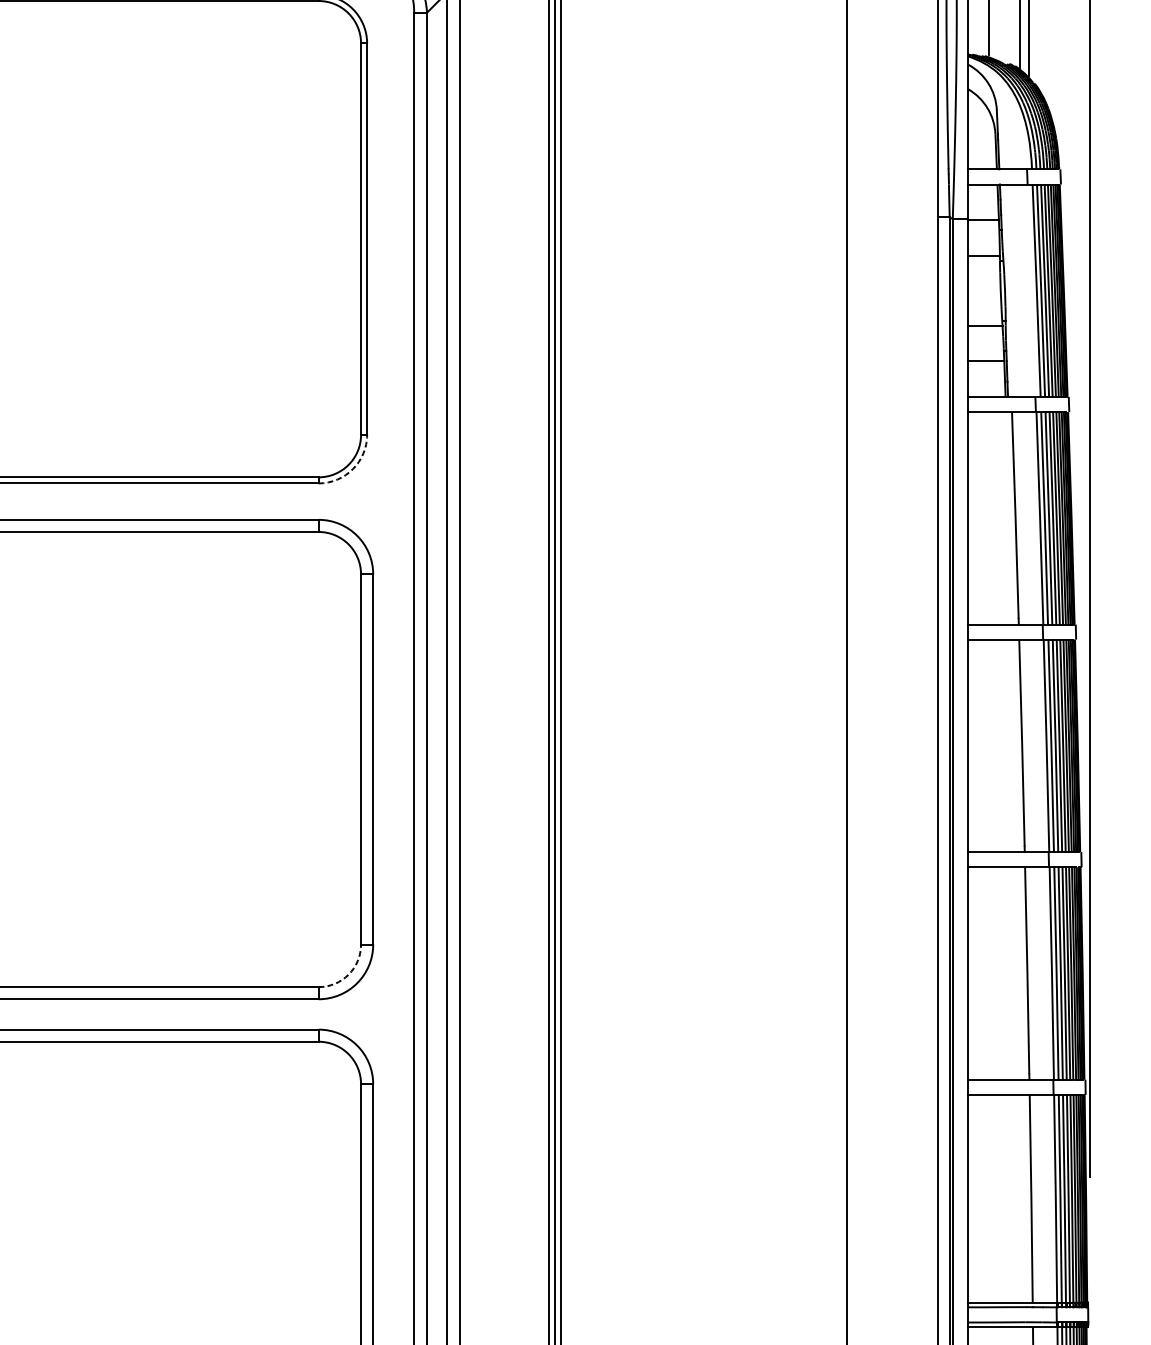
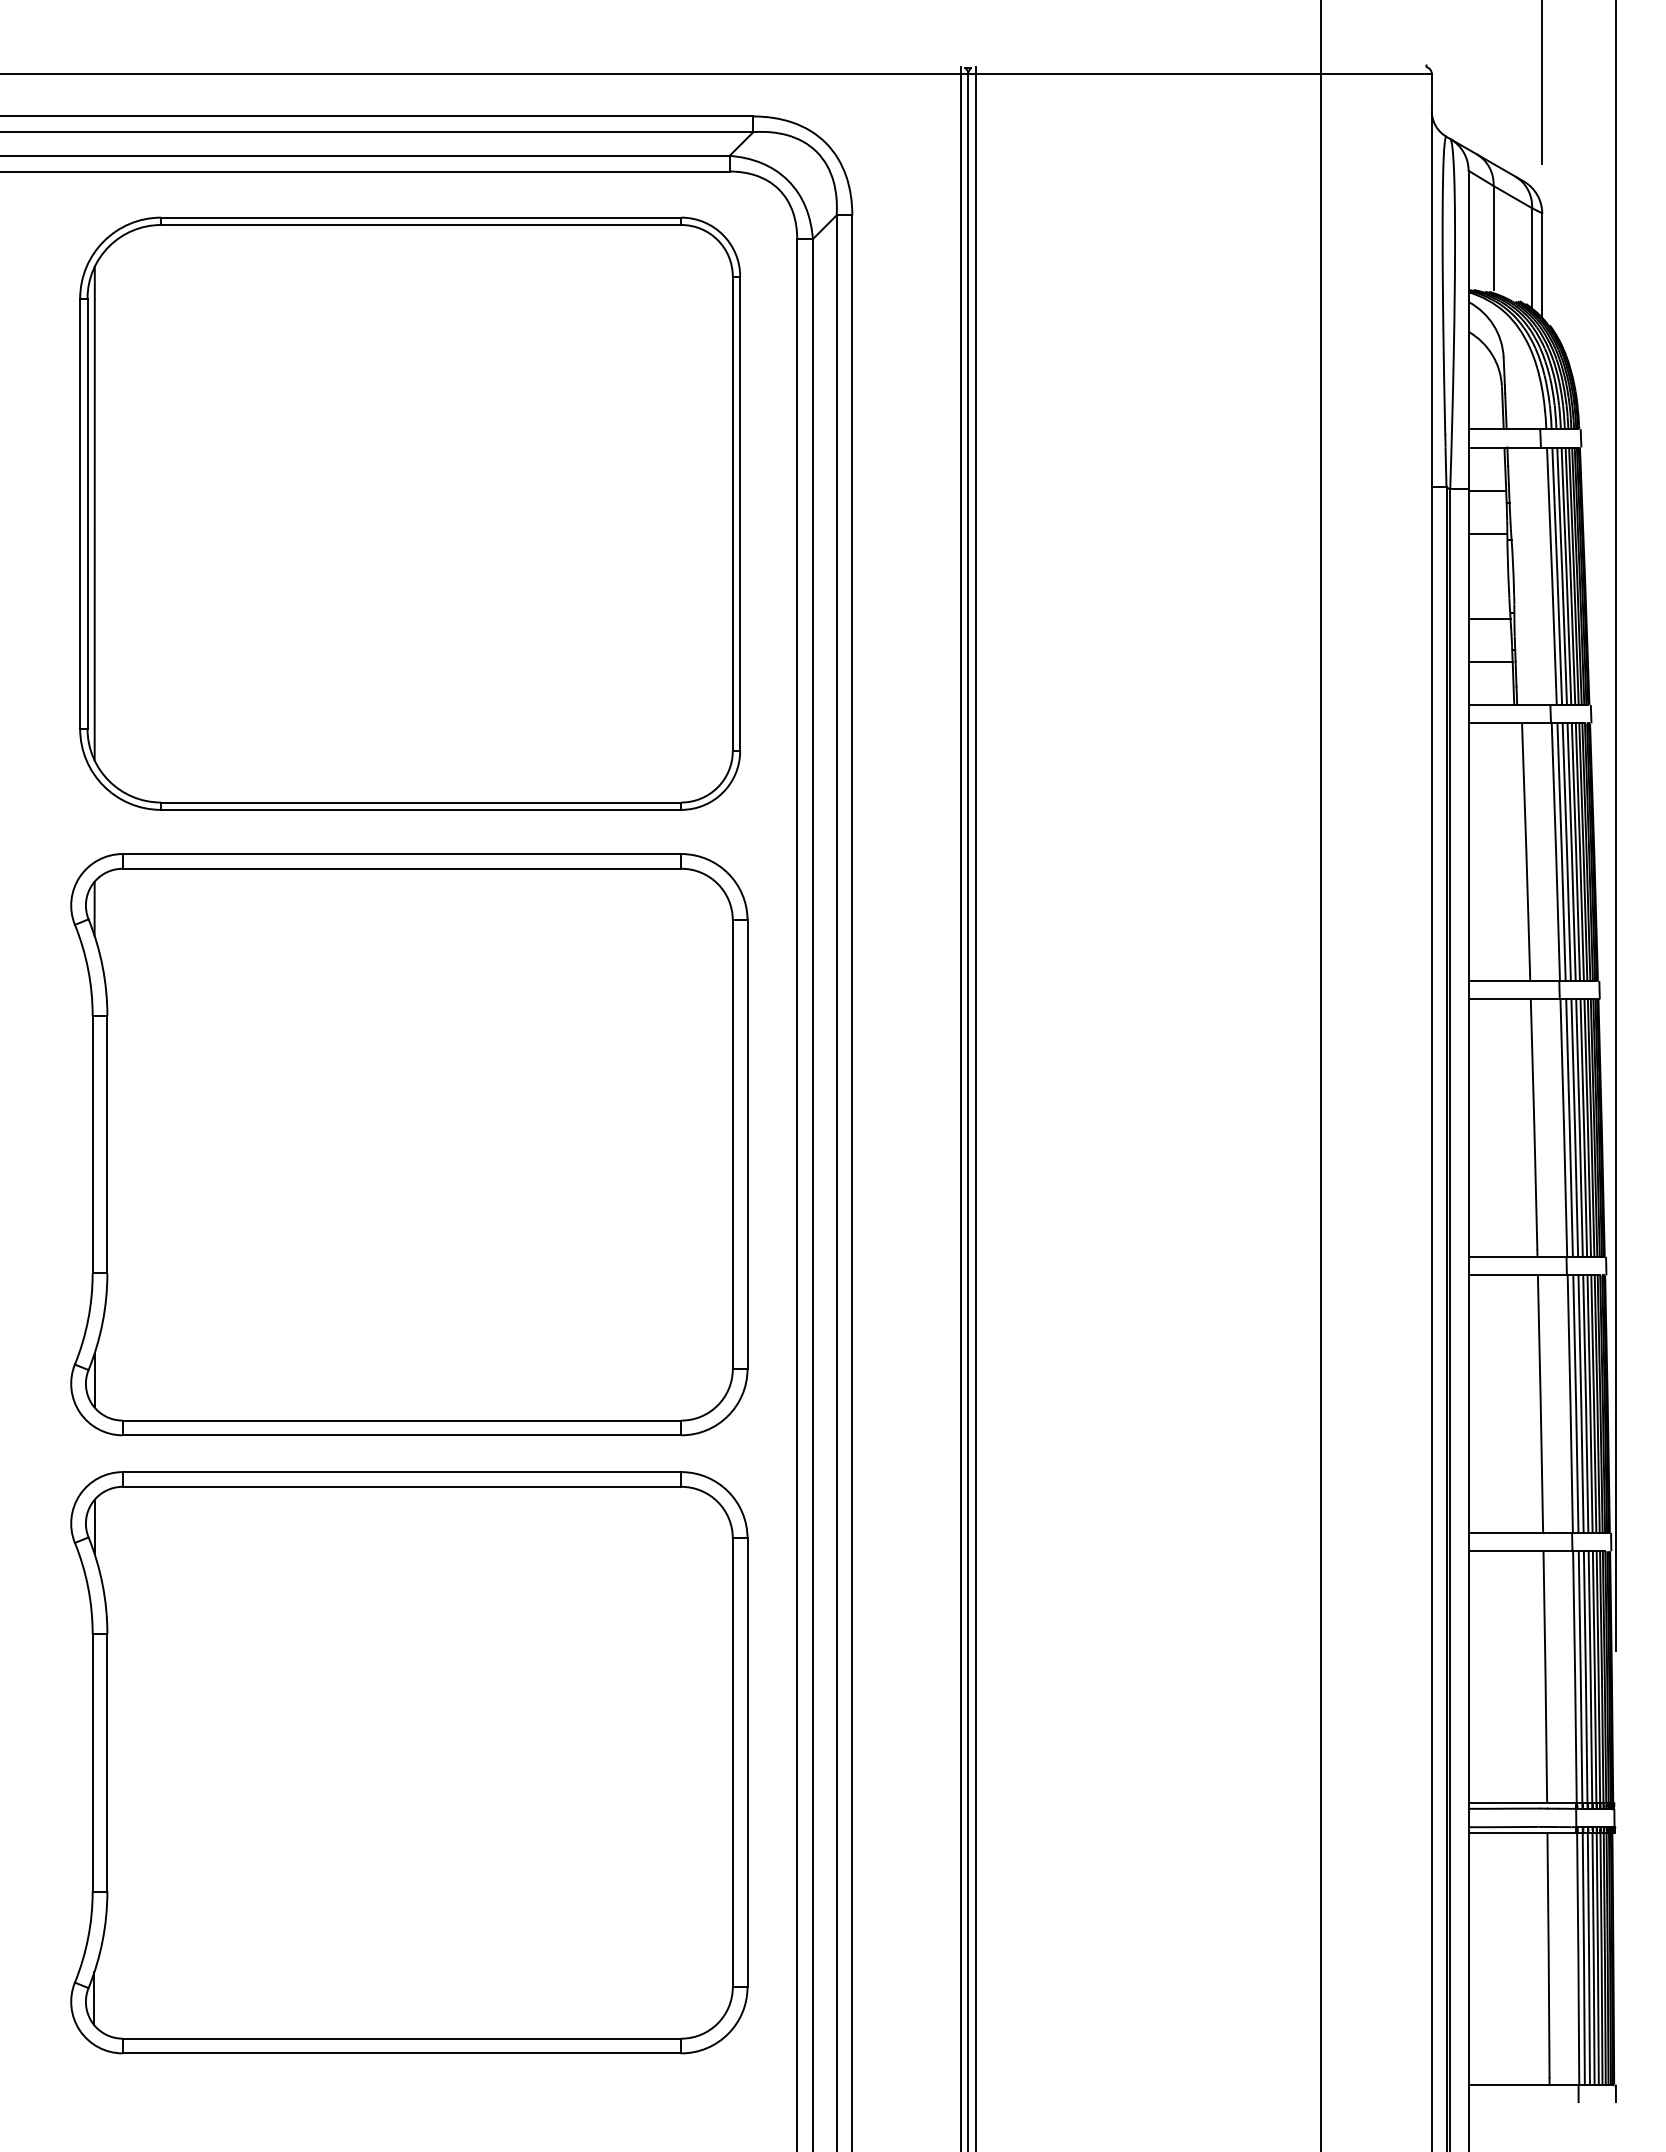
arc: (352, 469) -> (722, 792), dashed -> solid
arc: (348, 974) -> (717, 1405), dashed -> solid

